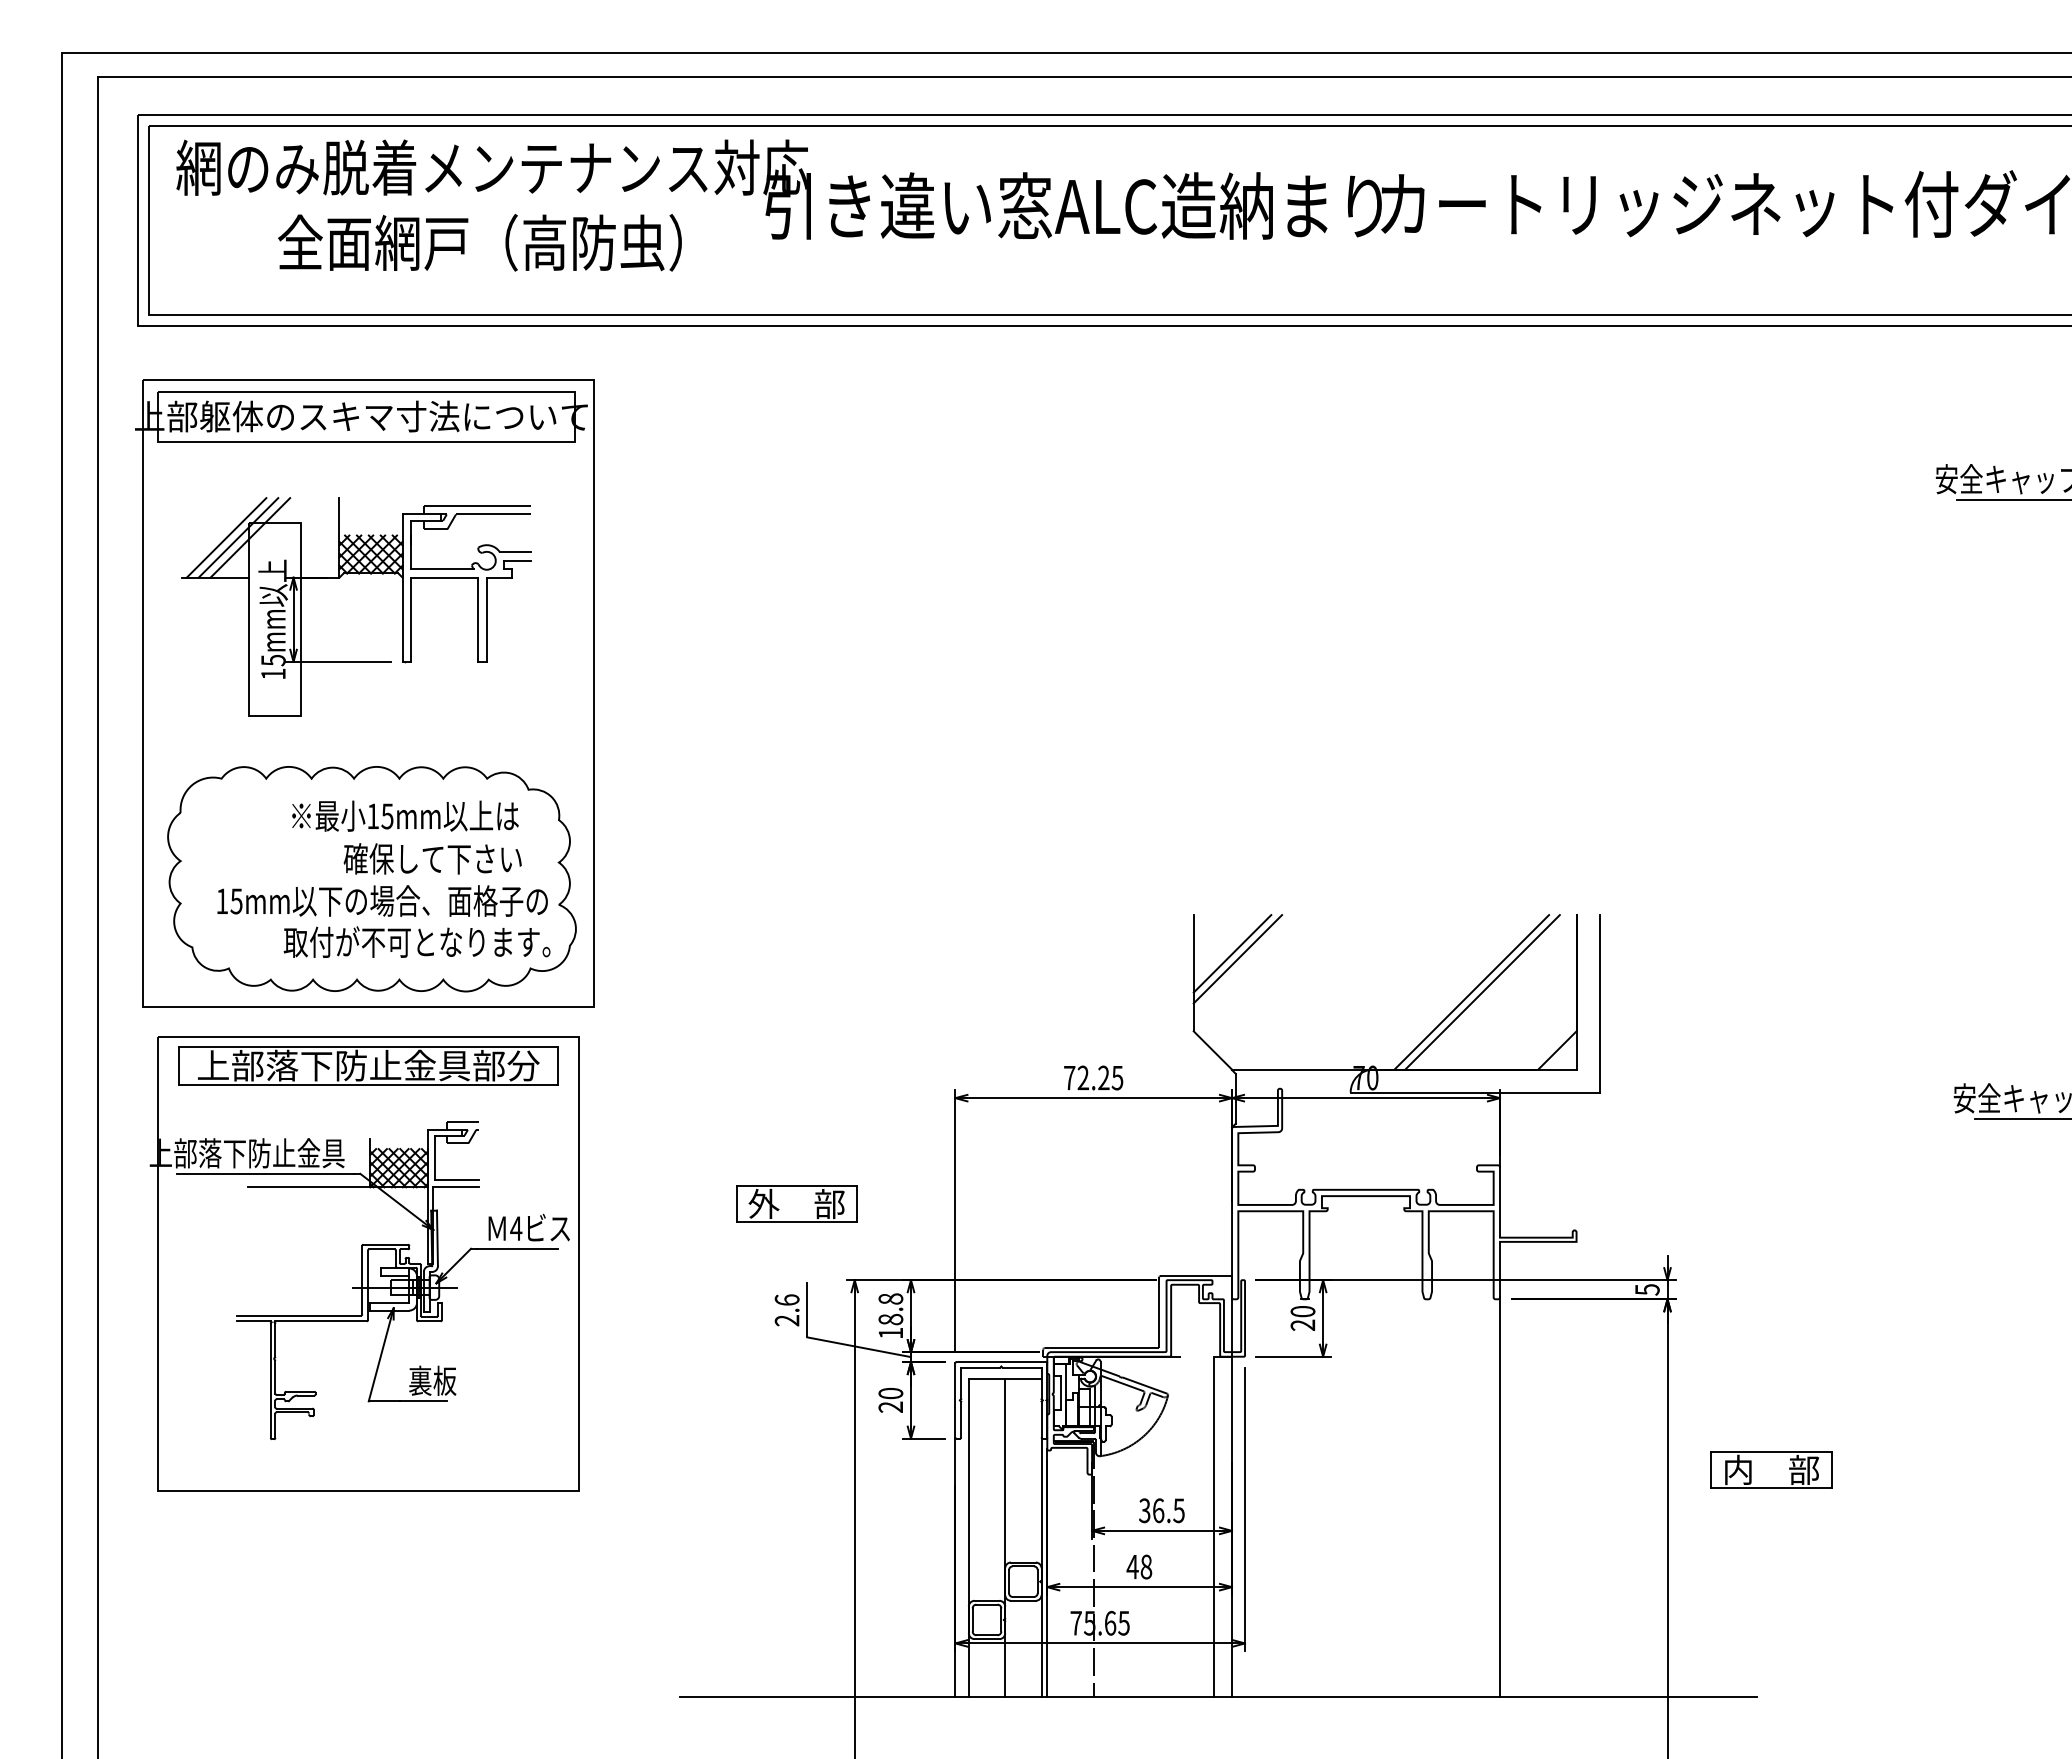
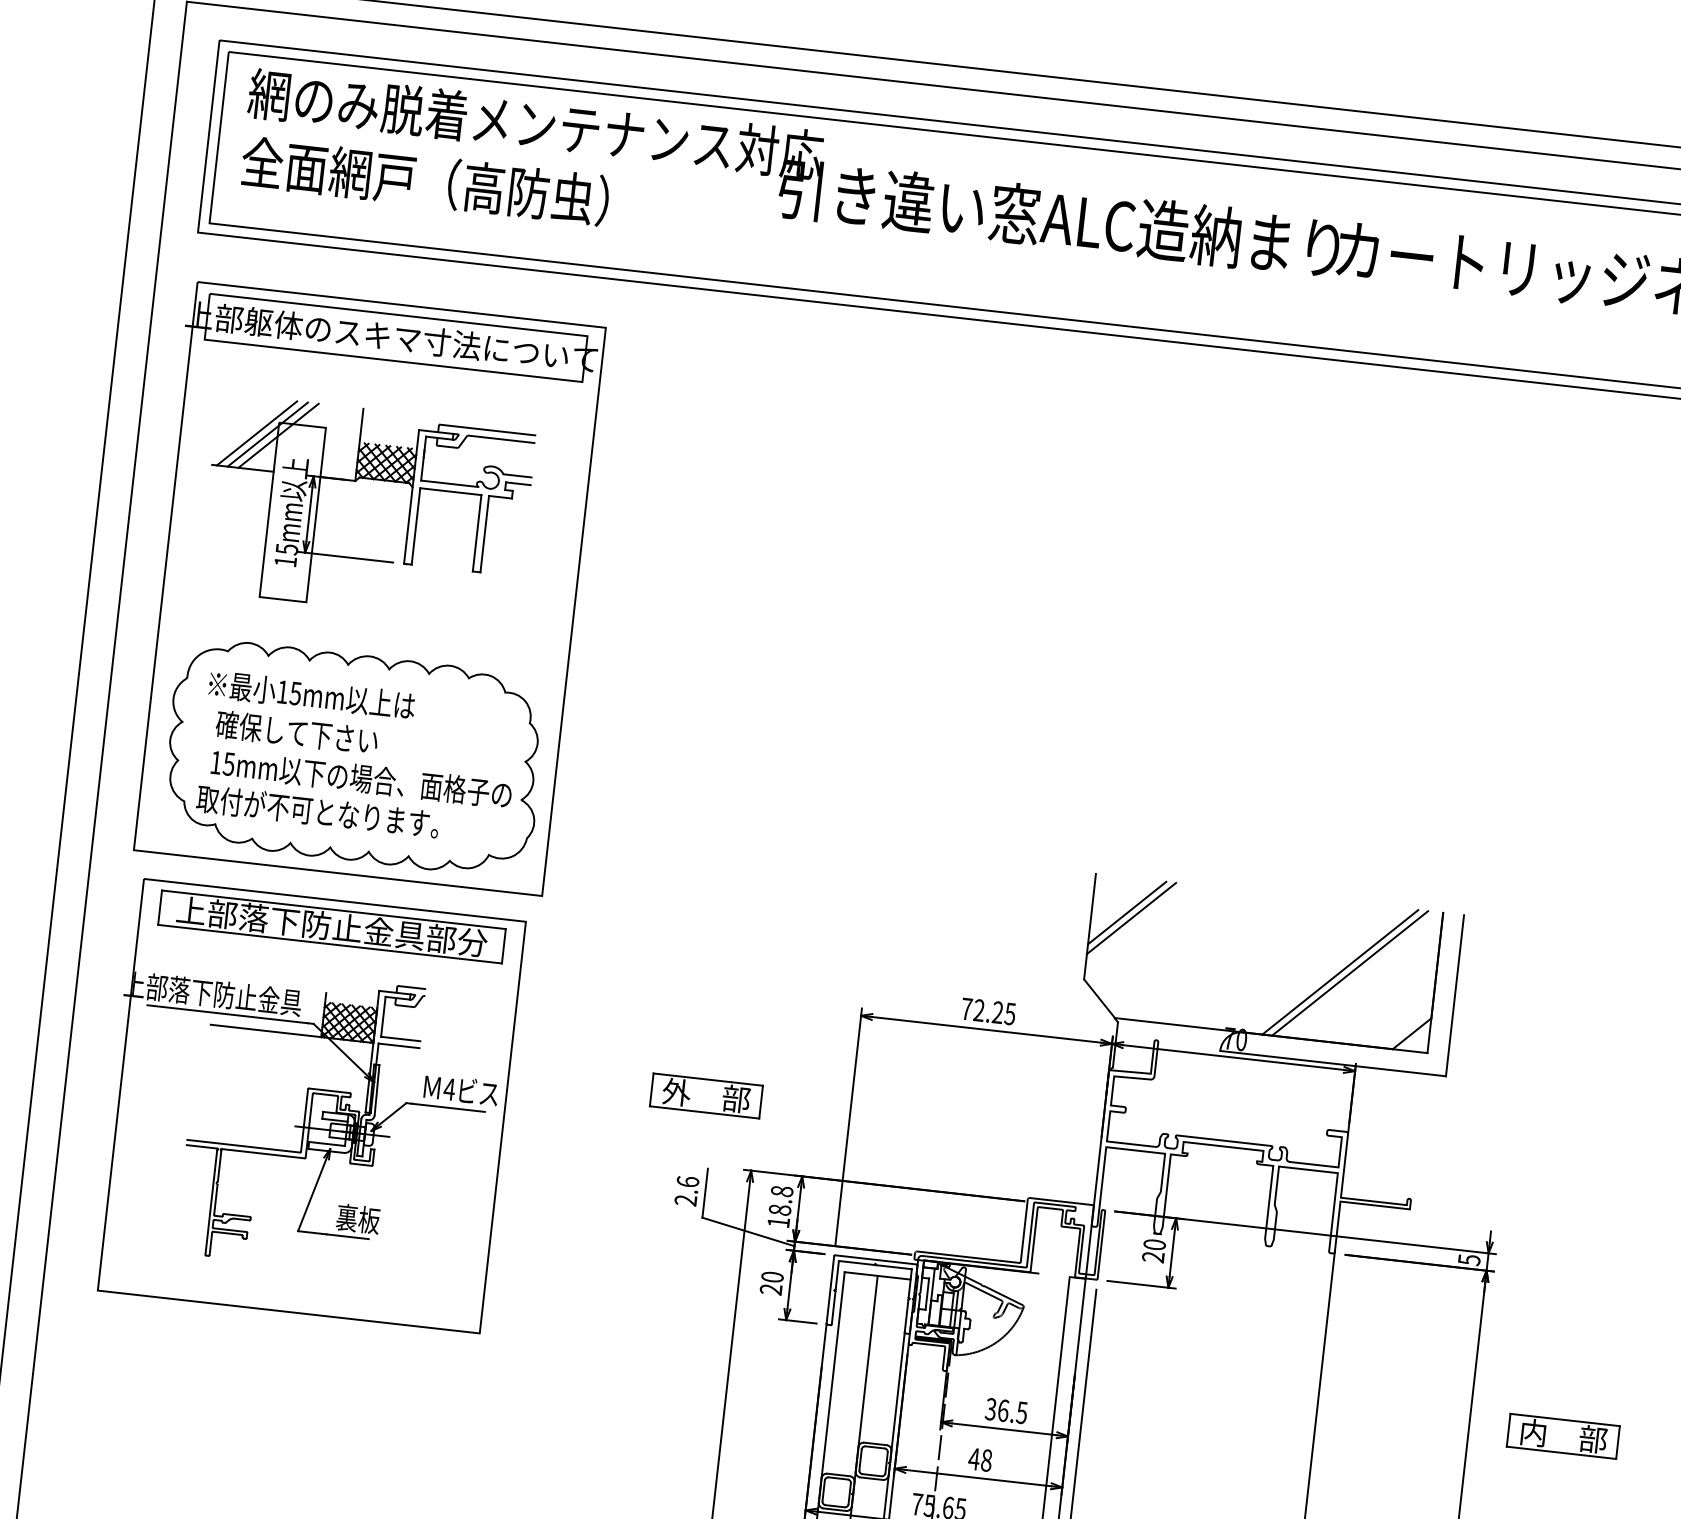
text: (479, 242) -> (424, 180), moved
text: (405, 815) -> (312, 694), moved
text: (432, 858) -> (296, 732), moved
text: (416, 941) -> (317, 810), moved

